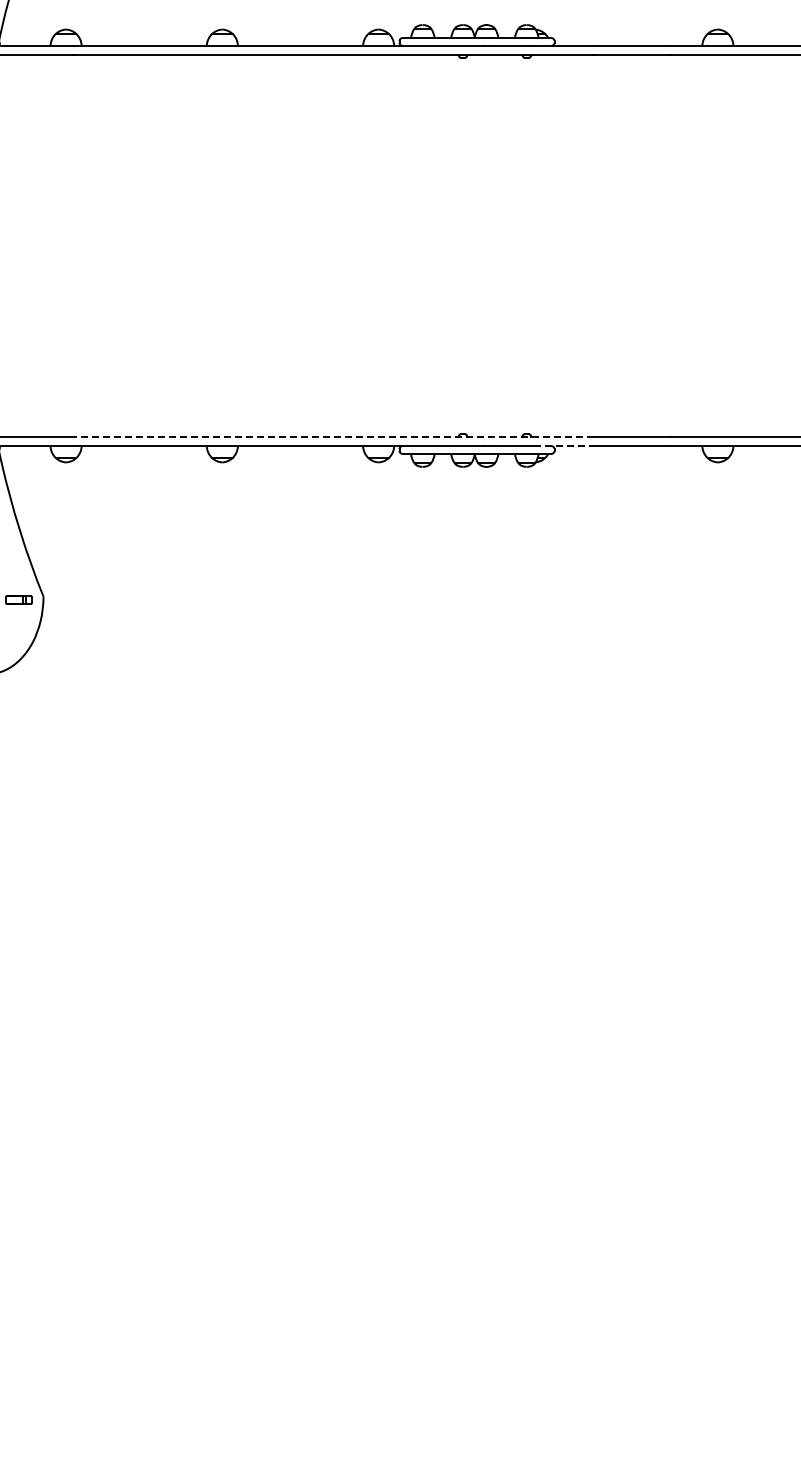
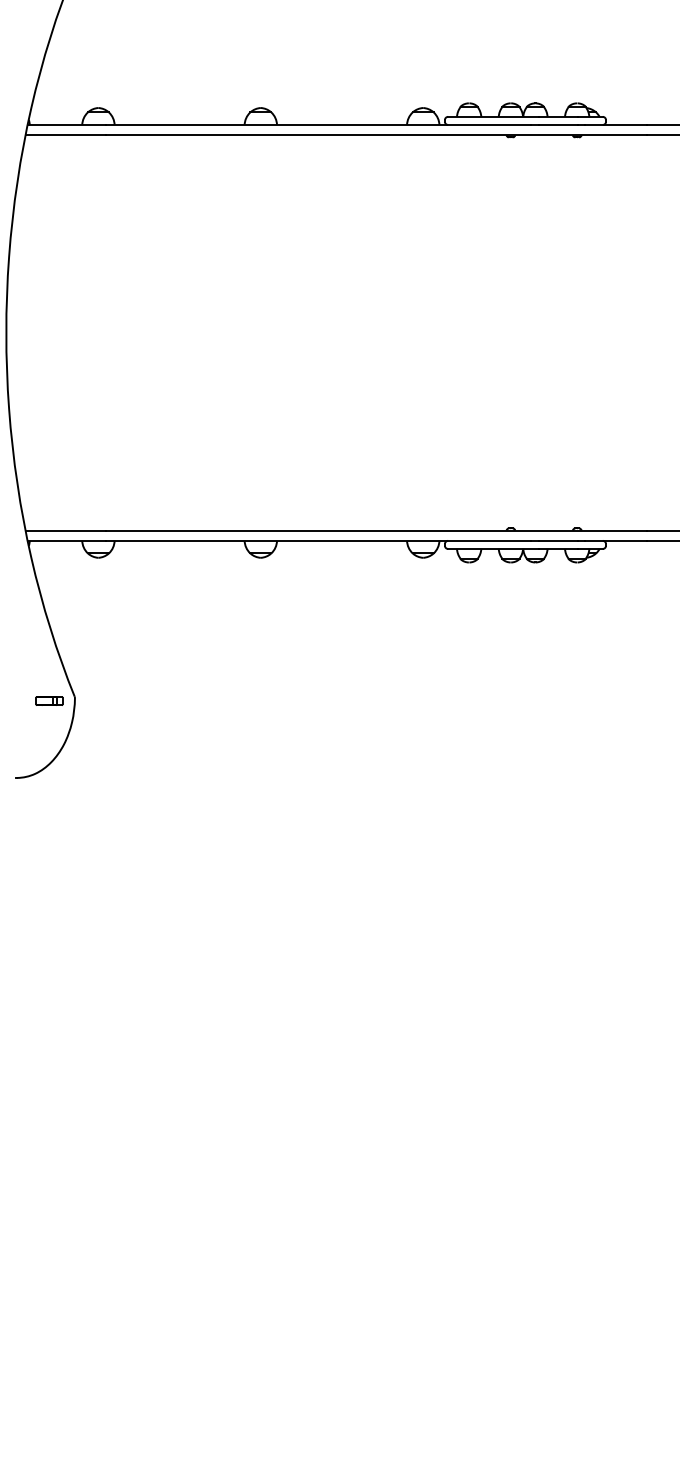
line: (333, 436) -> (376, 530), dashed -> solid
line: (564, 446) -> (616, 541), dashed -> solid

